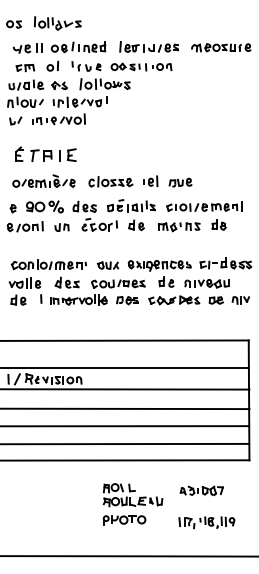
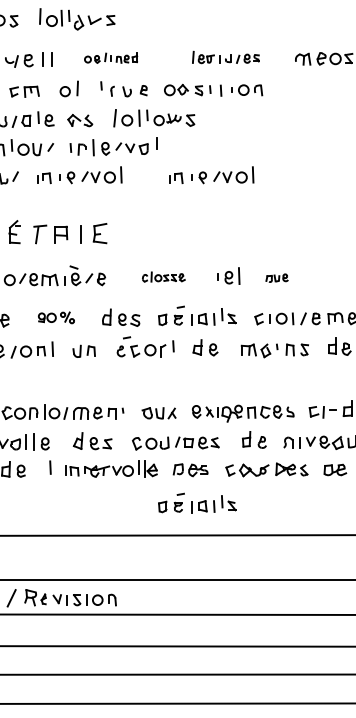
part: (148, 46) -> (224, 56), size x0.7
part: (78, 47) -> (111, 58), size x0.6
part: (139, 119) -> (210, 175), added
part: (110, 181) -> (163, 276), size x0.6
part: (180, 182) -> (276, 278), size x0.6
part: (44, 206) -> (55, 317), size x0.6
part: (131, 320) -> (197, 502), added

